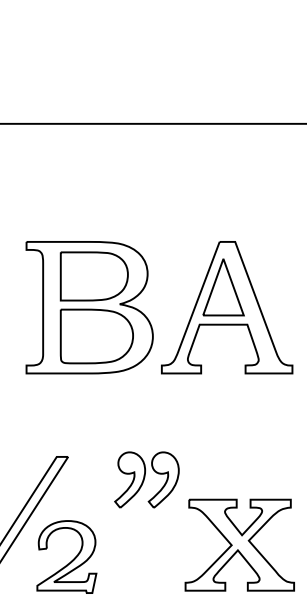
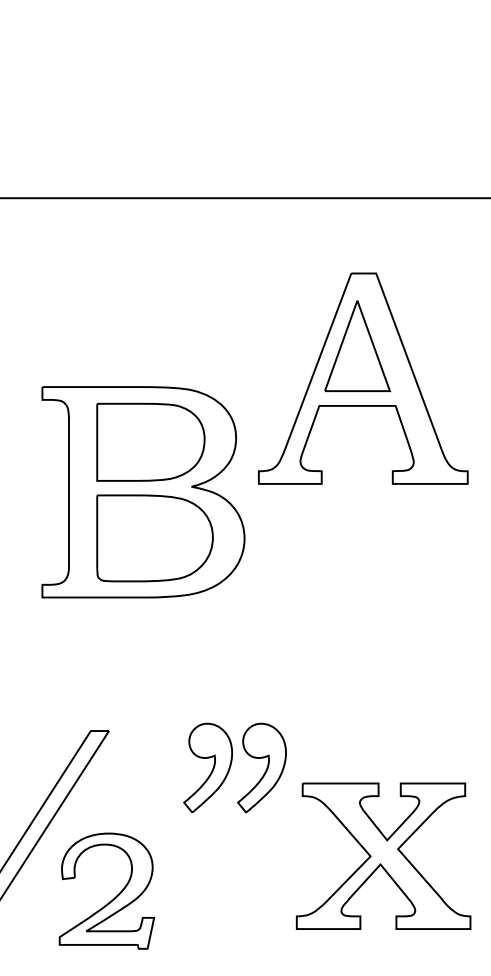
part: (227, 307) -> (363, 378), moved
part: (239, 544) -> (383, 855), moved

